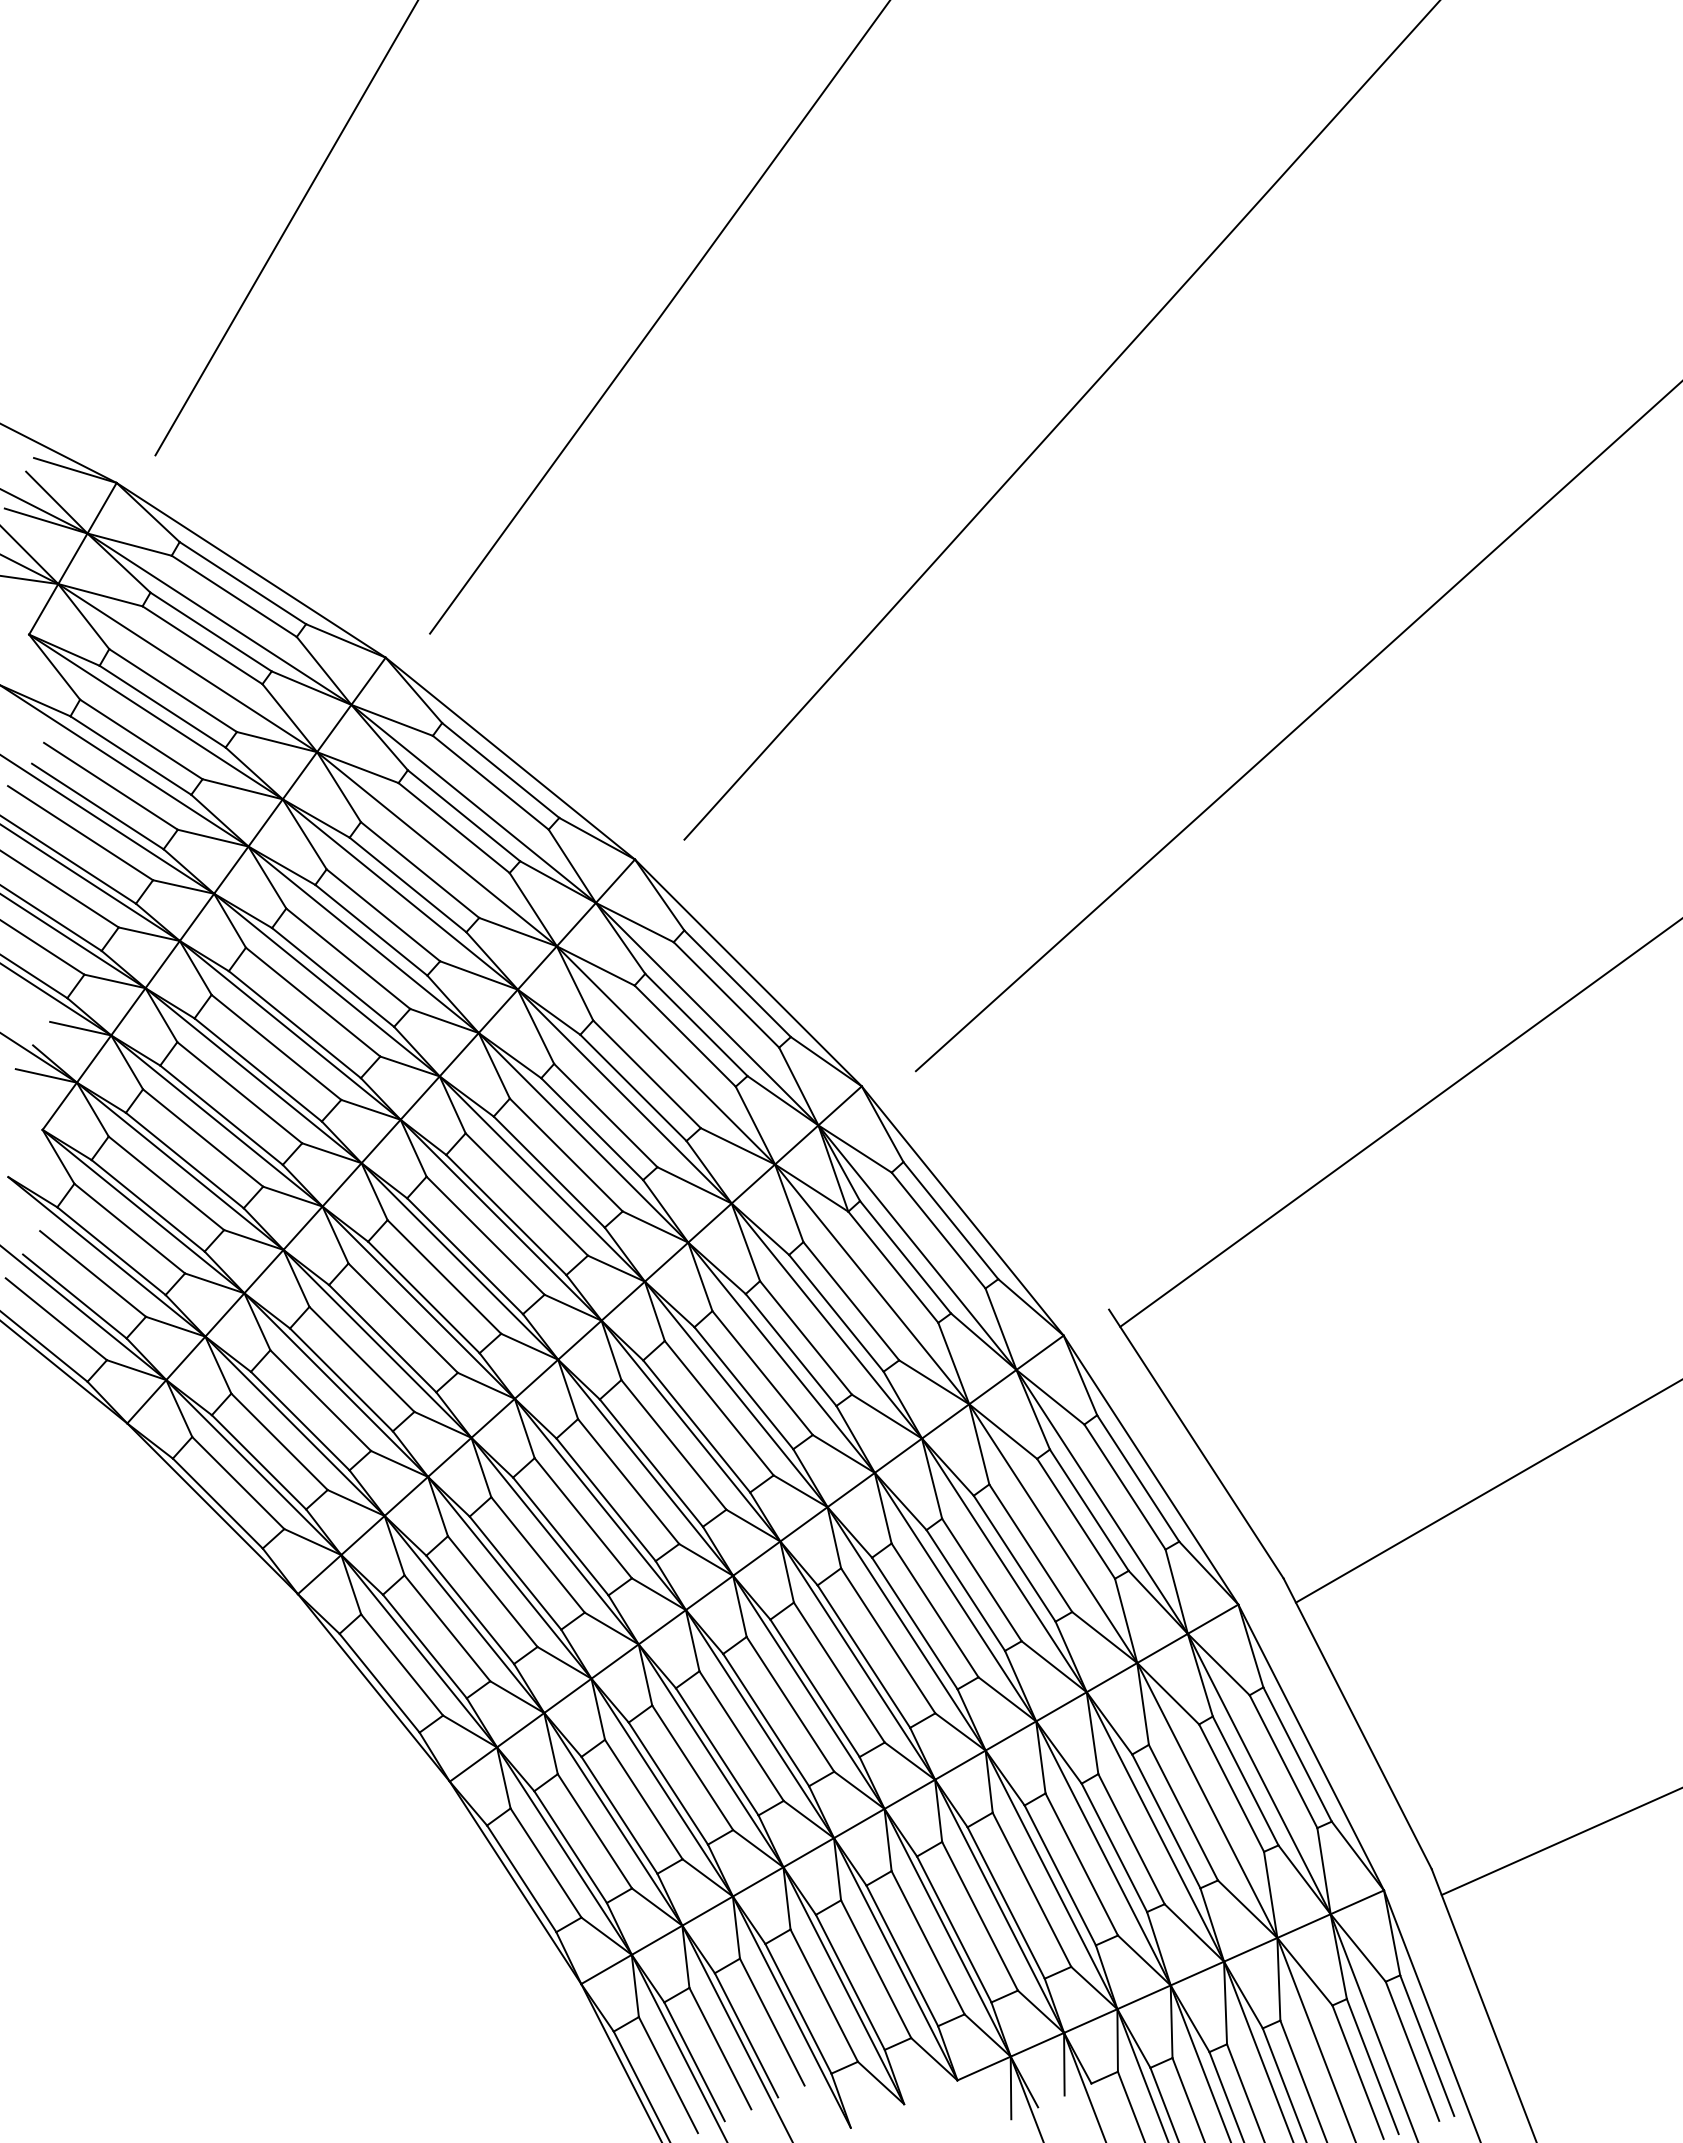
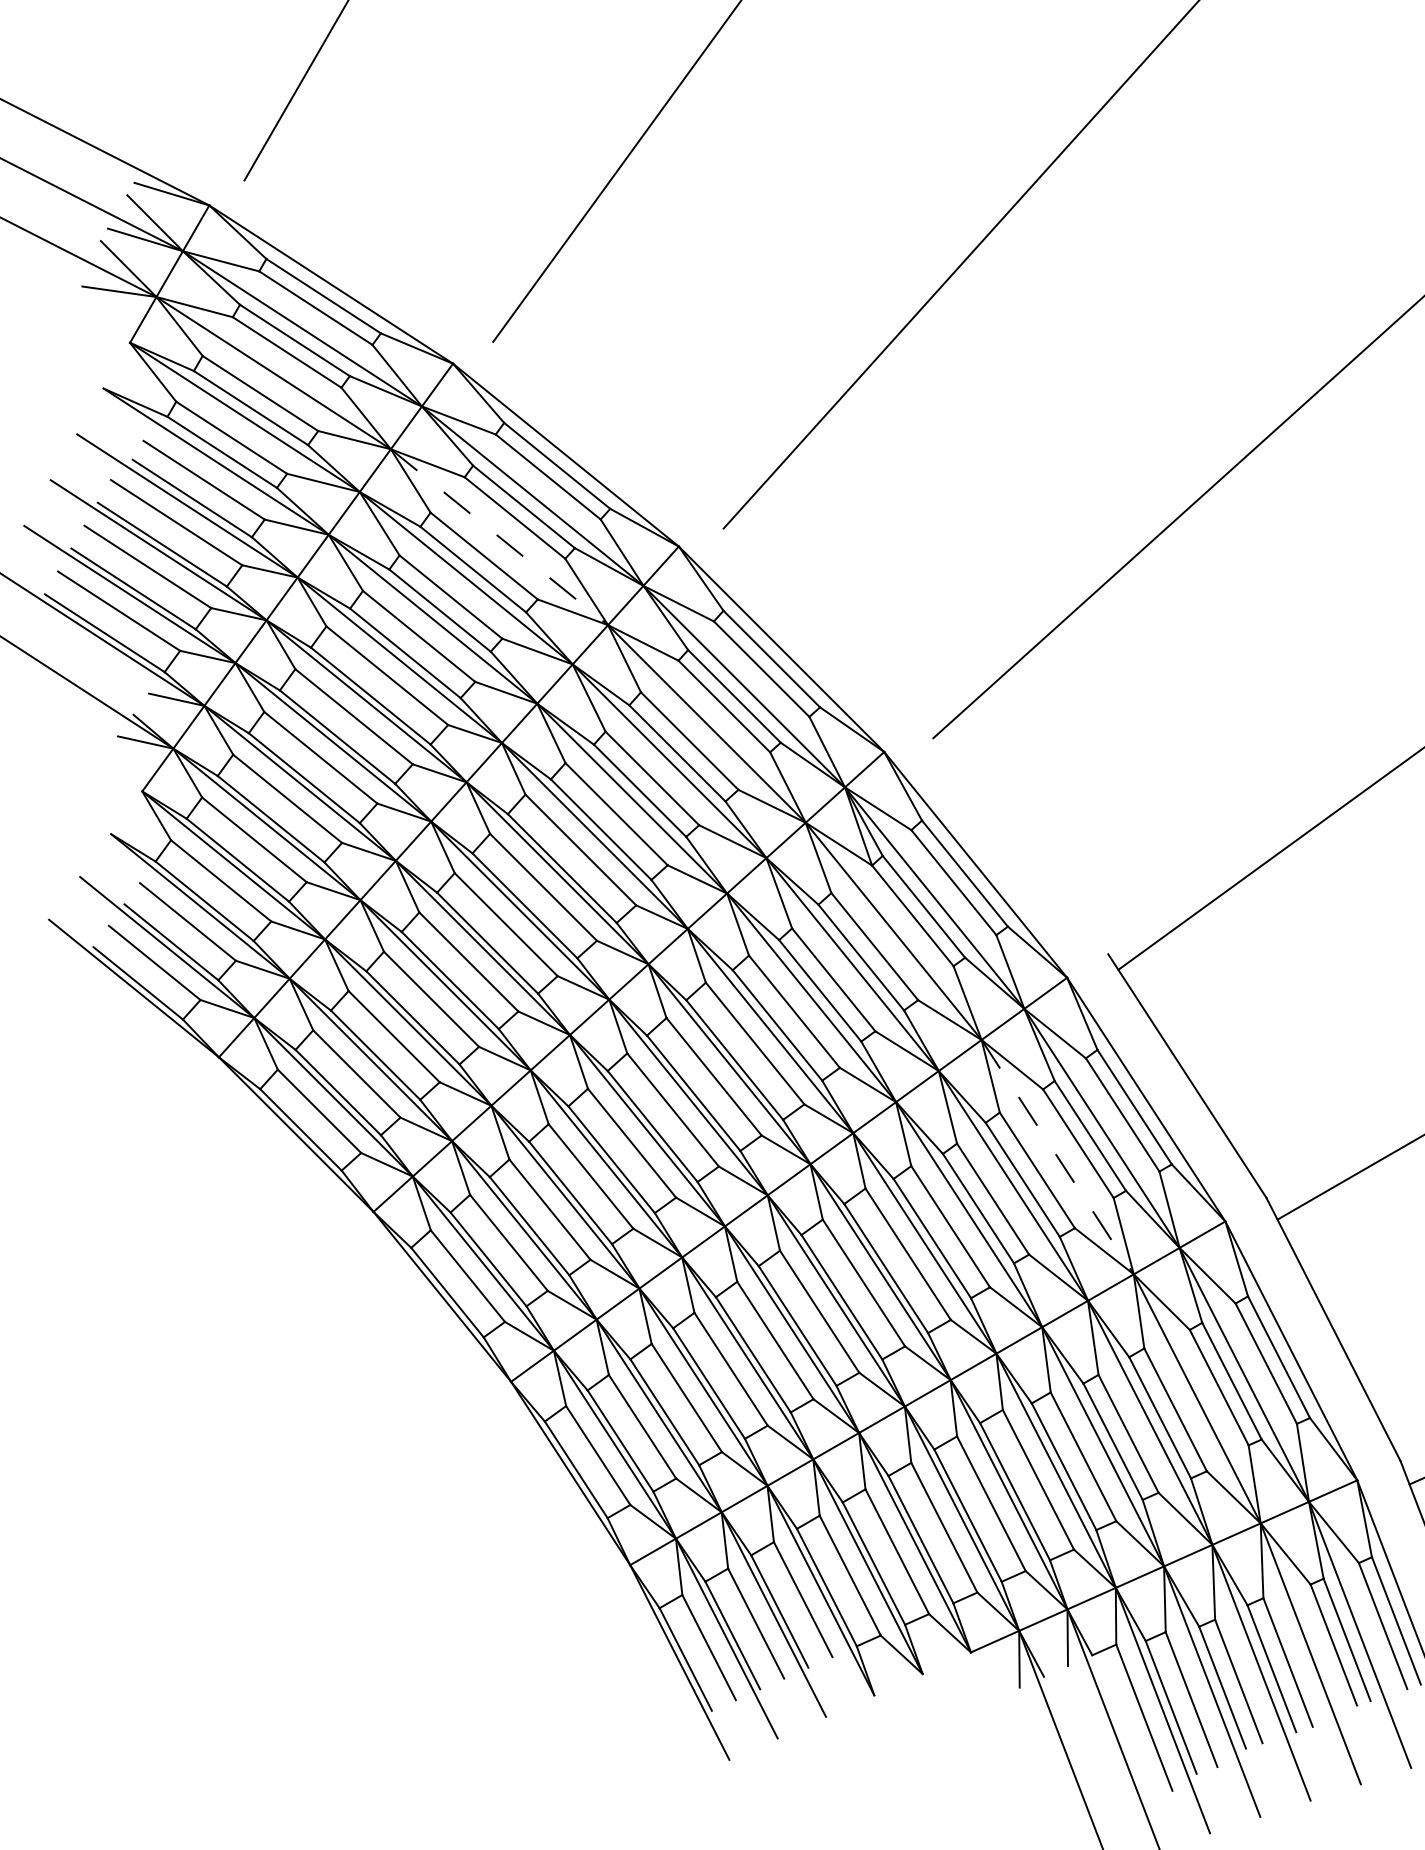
line: (437, 849) -> (499, 537), solid -> dashed
line: (1053, 1534) -> (1057, 1157), solid -> dashed

